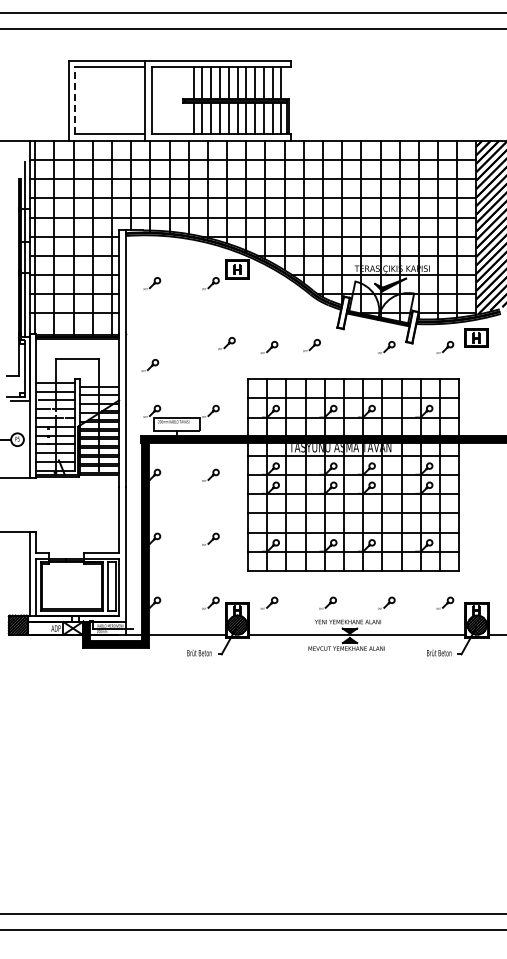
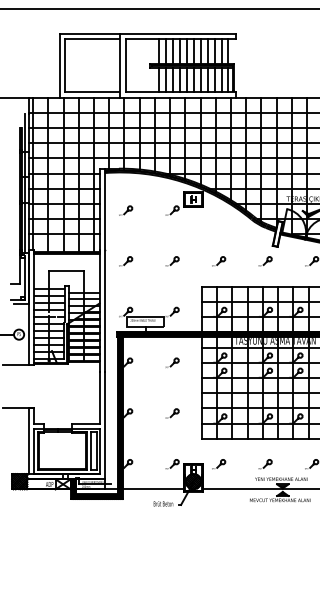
line: (74, 100) -> (64, 65), dashed -> solid
part: (226, 343) -> (172, 261), moved
part: (311, 345) -> (265, 261), moved
part: (150, 365) -> (126, 261), moved

